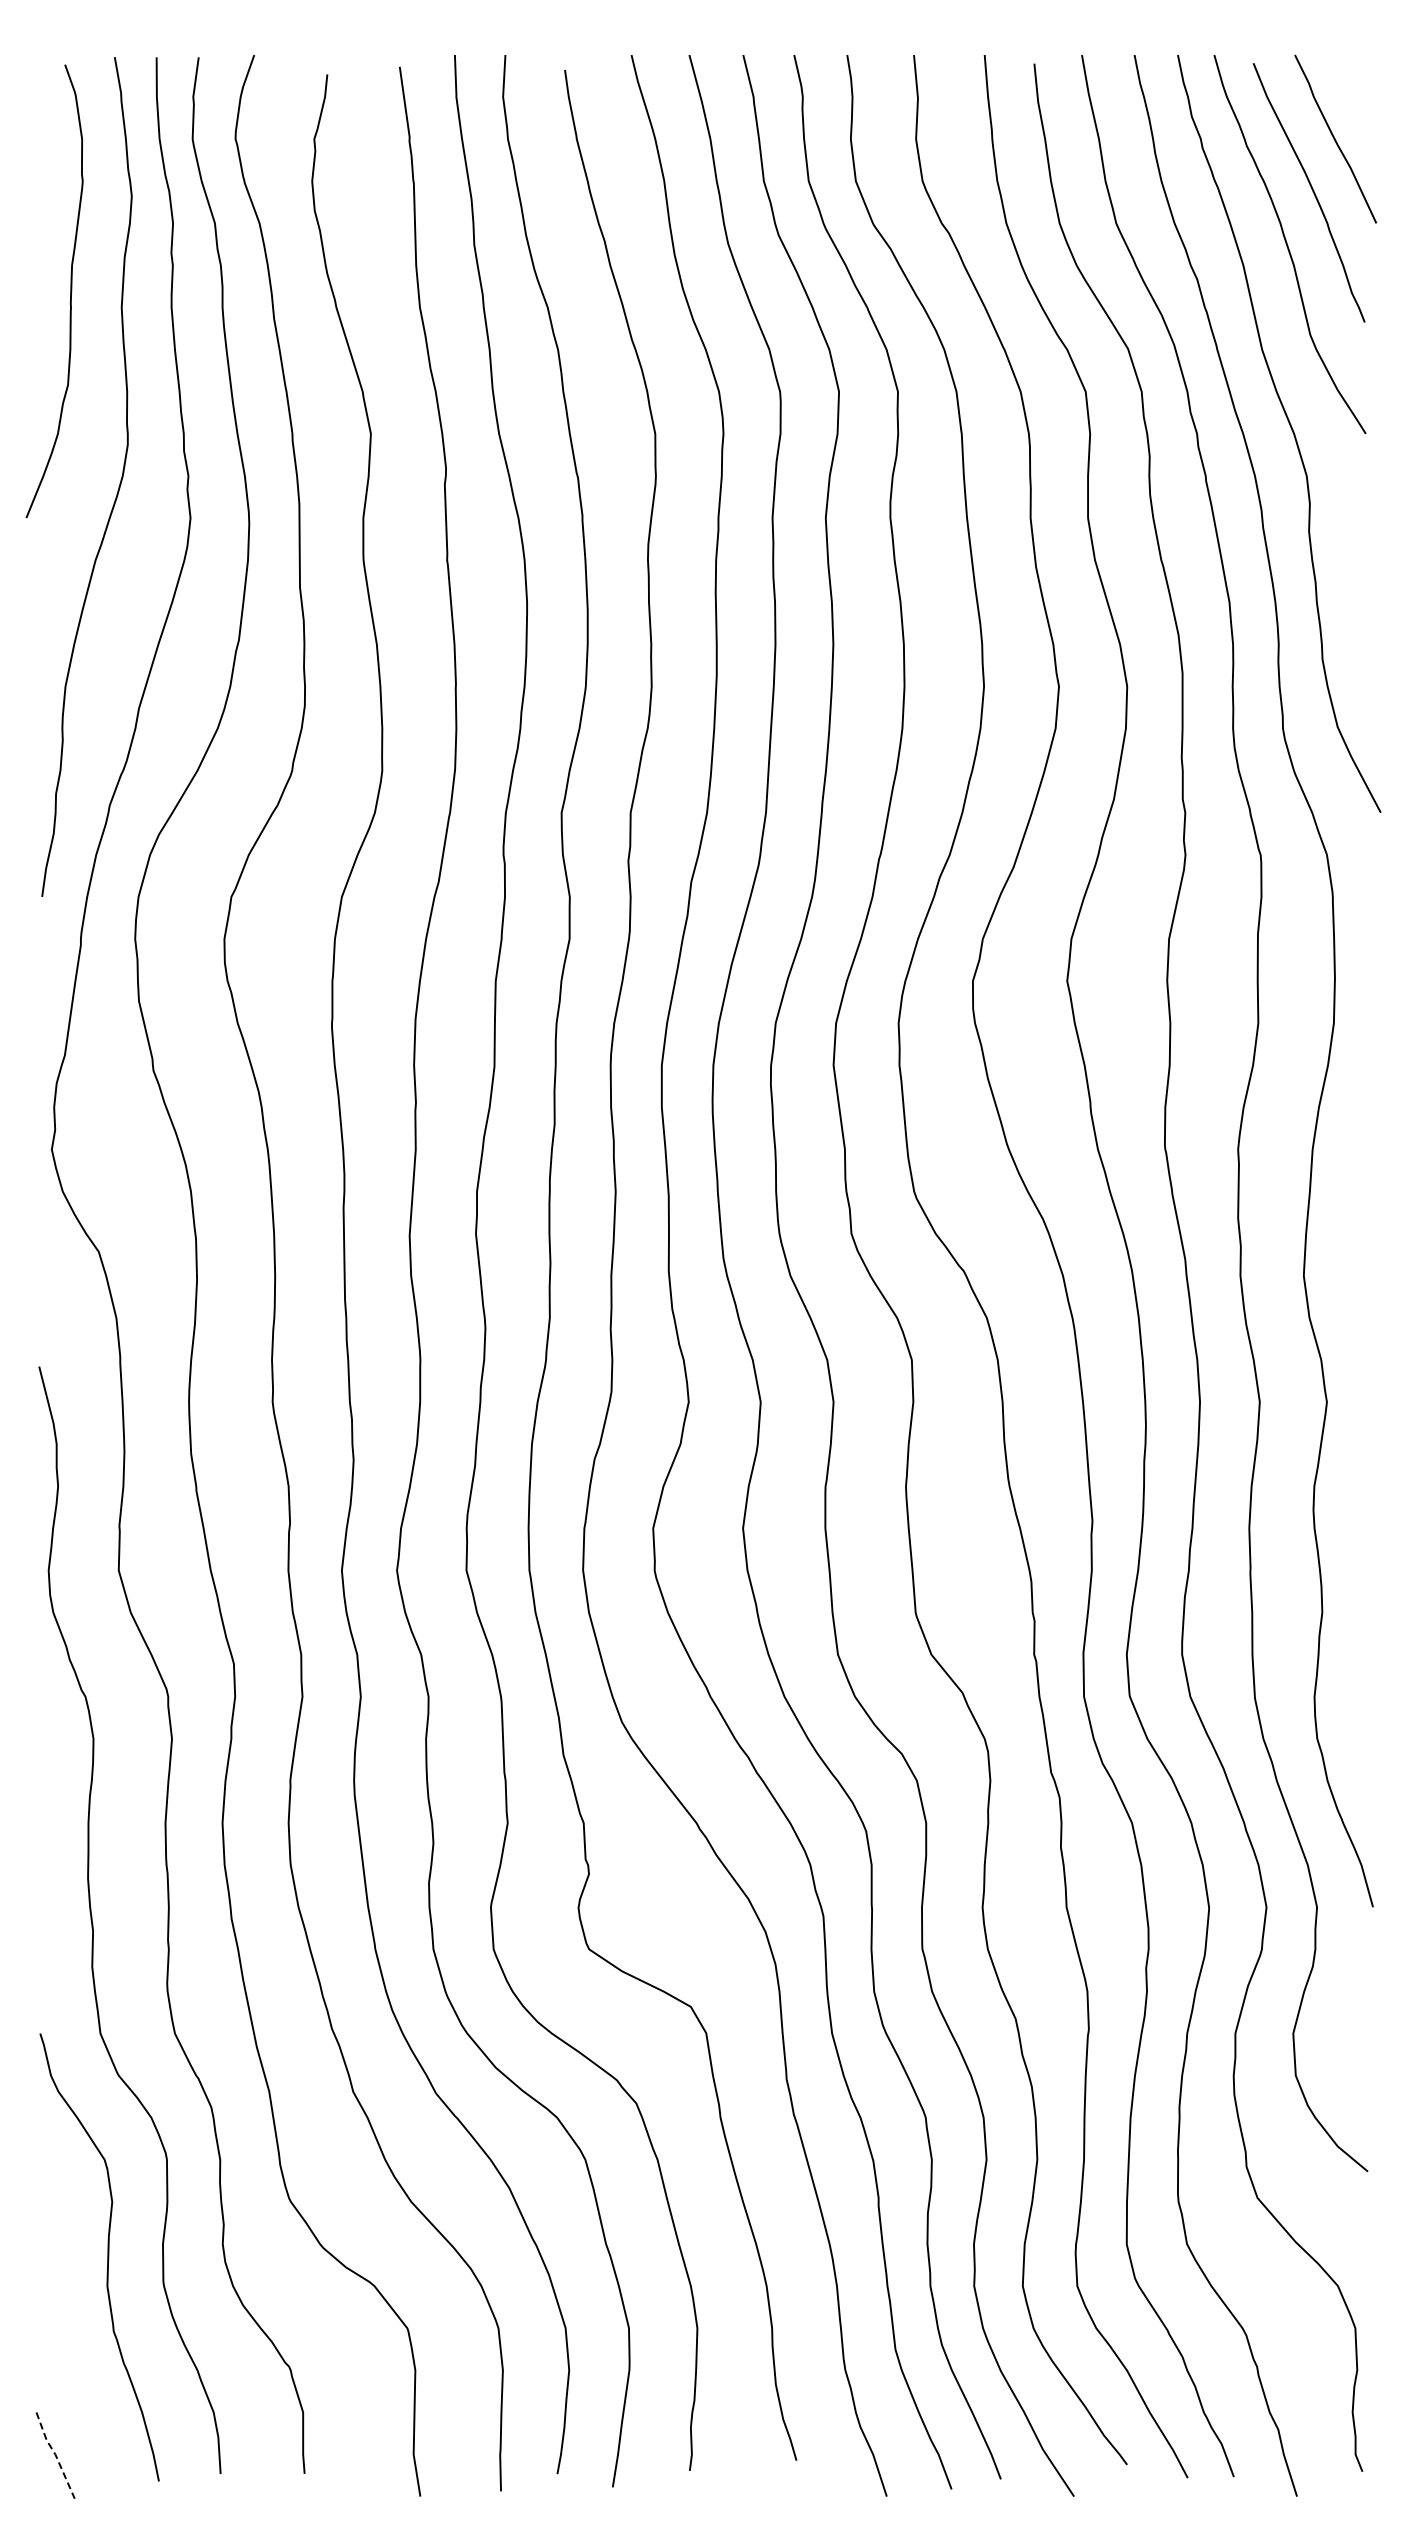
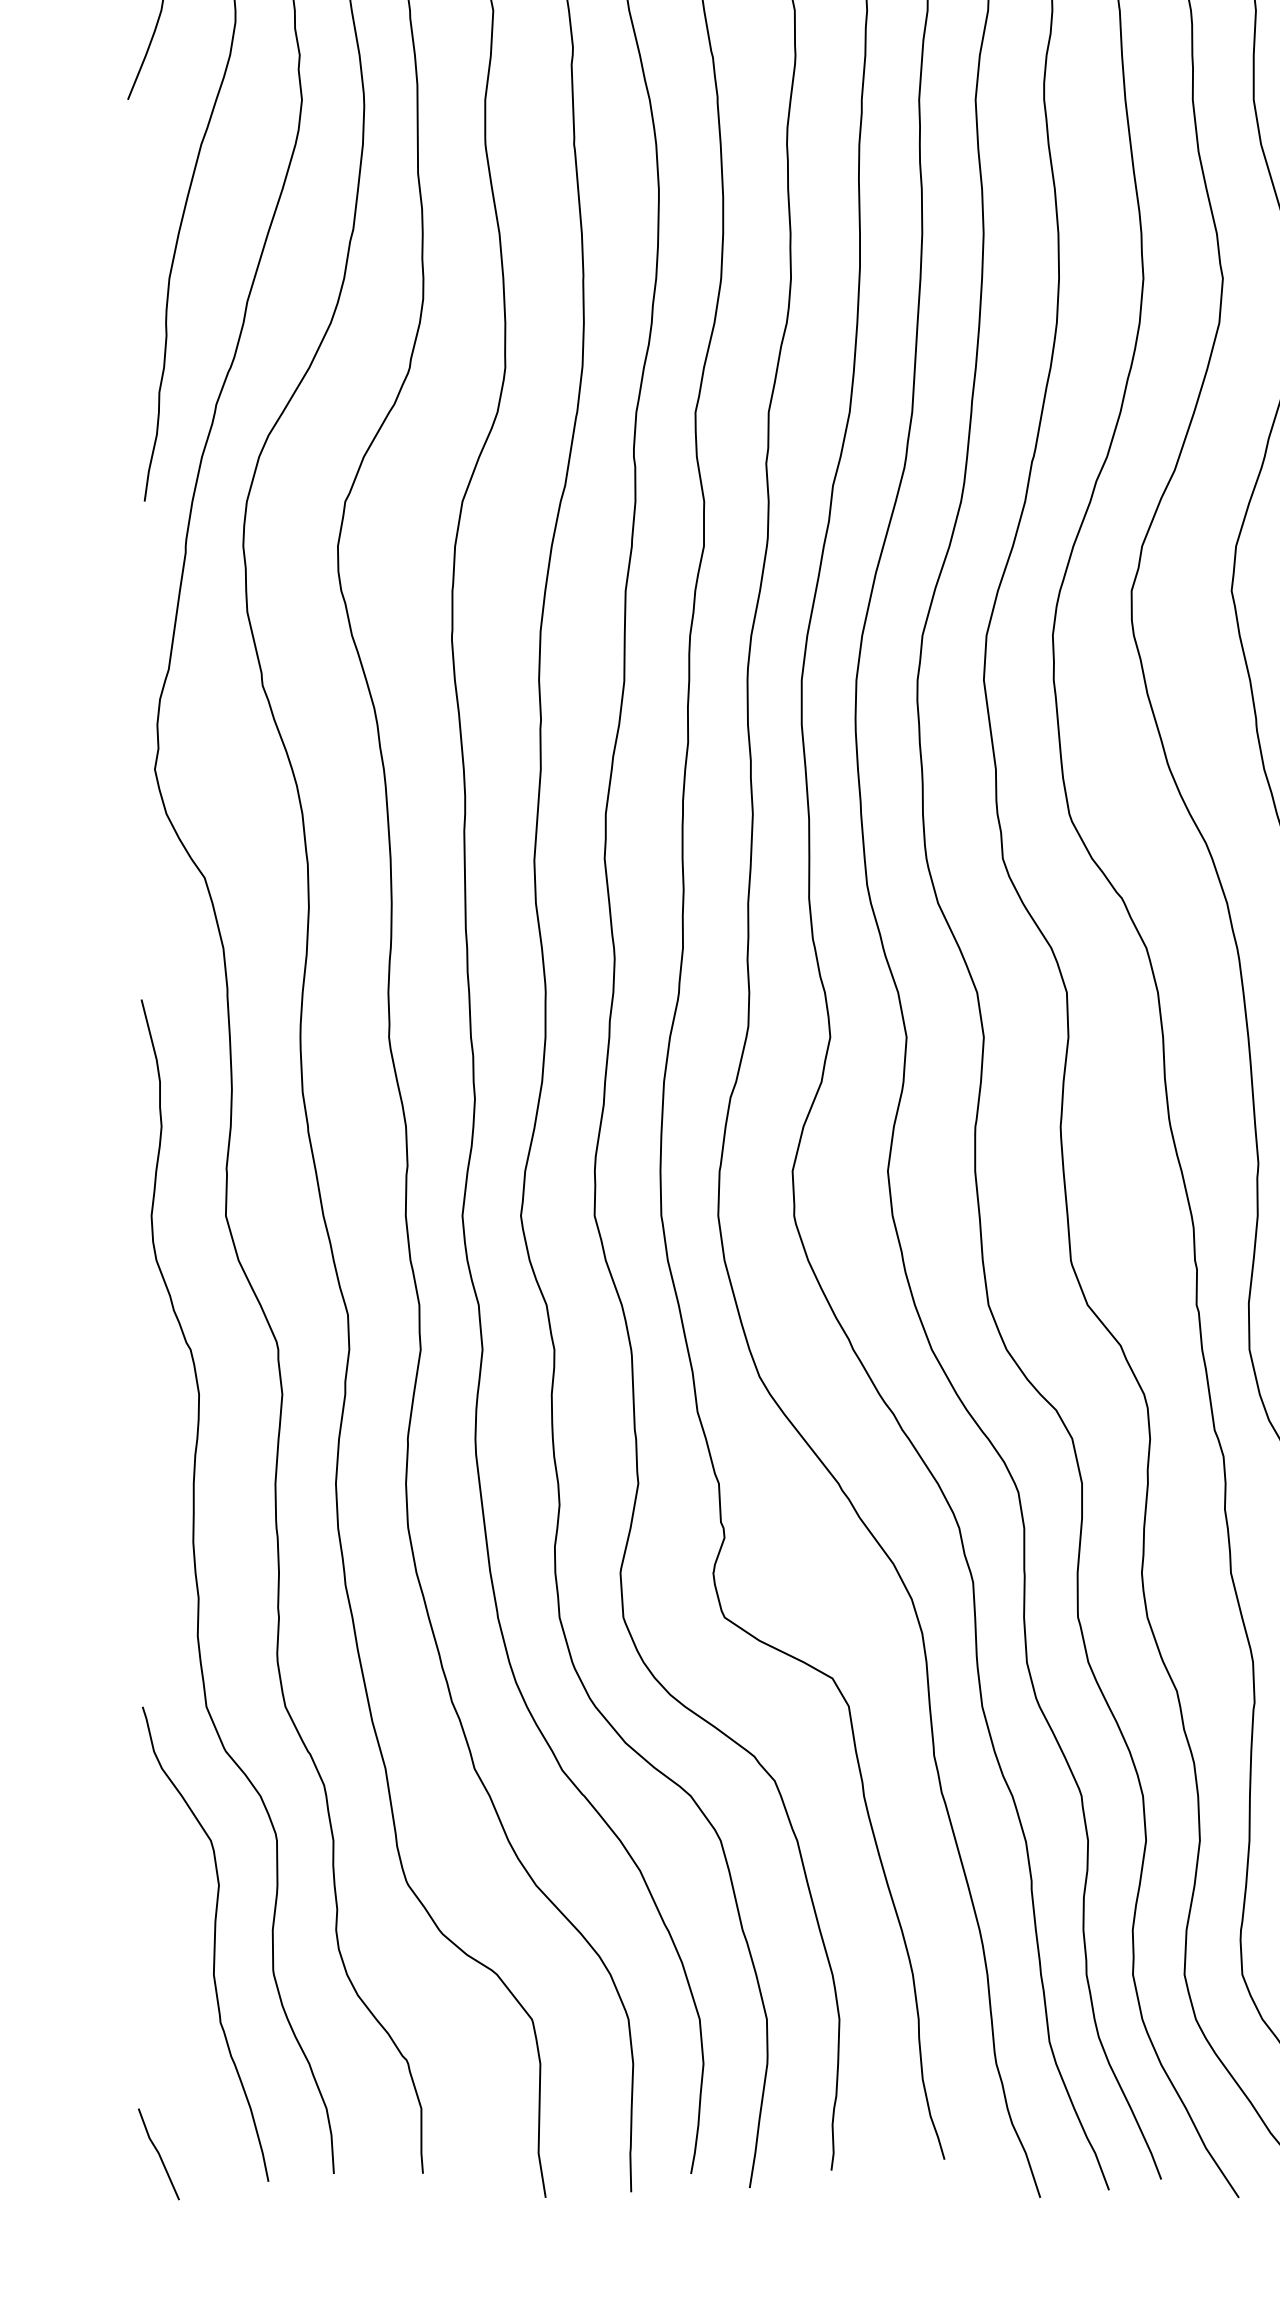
line: (55, 2454) -> (158, 2153), dashed -> solid

